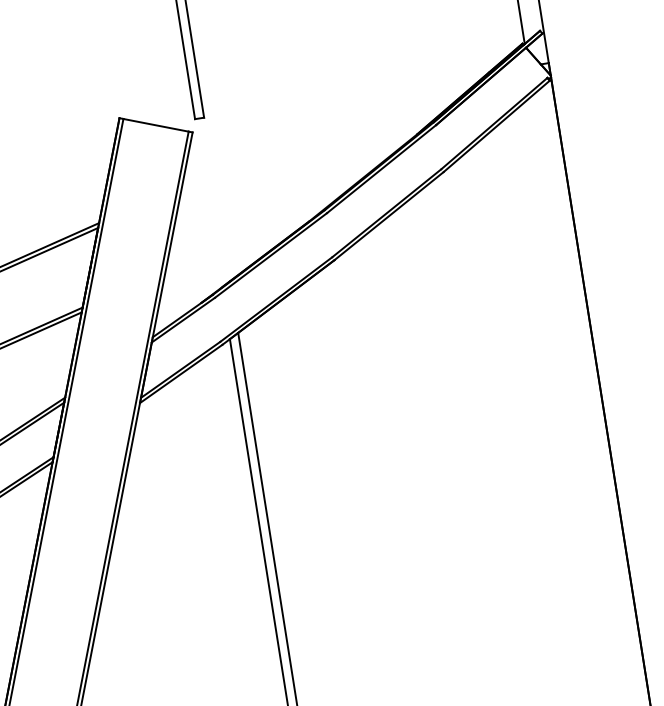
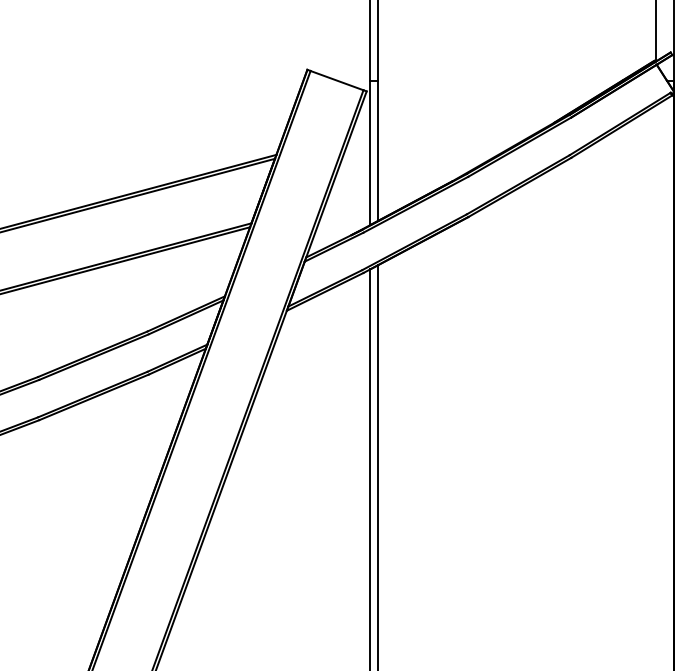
line: (217, 199) -> (378, 150), added
line: (208, 202) -> (370, 152), added

